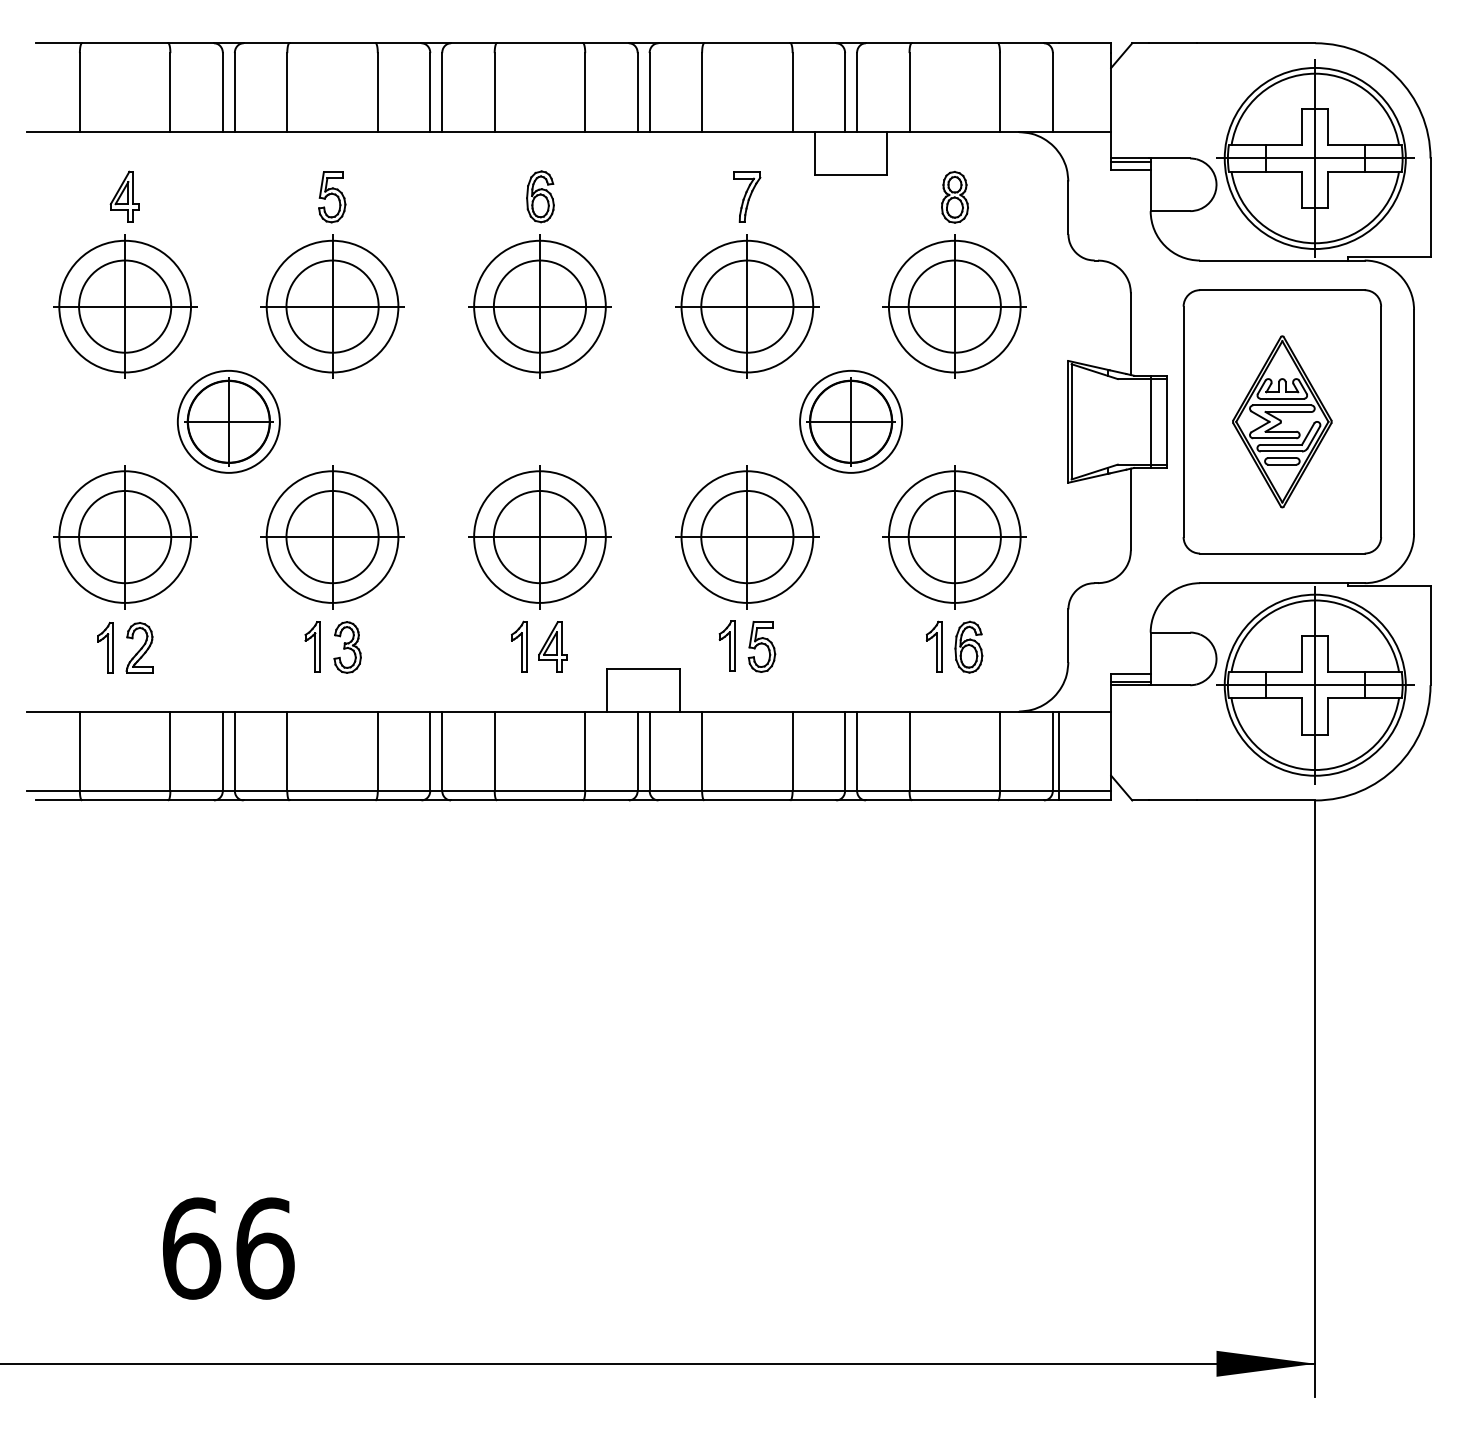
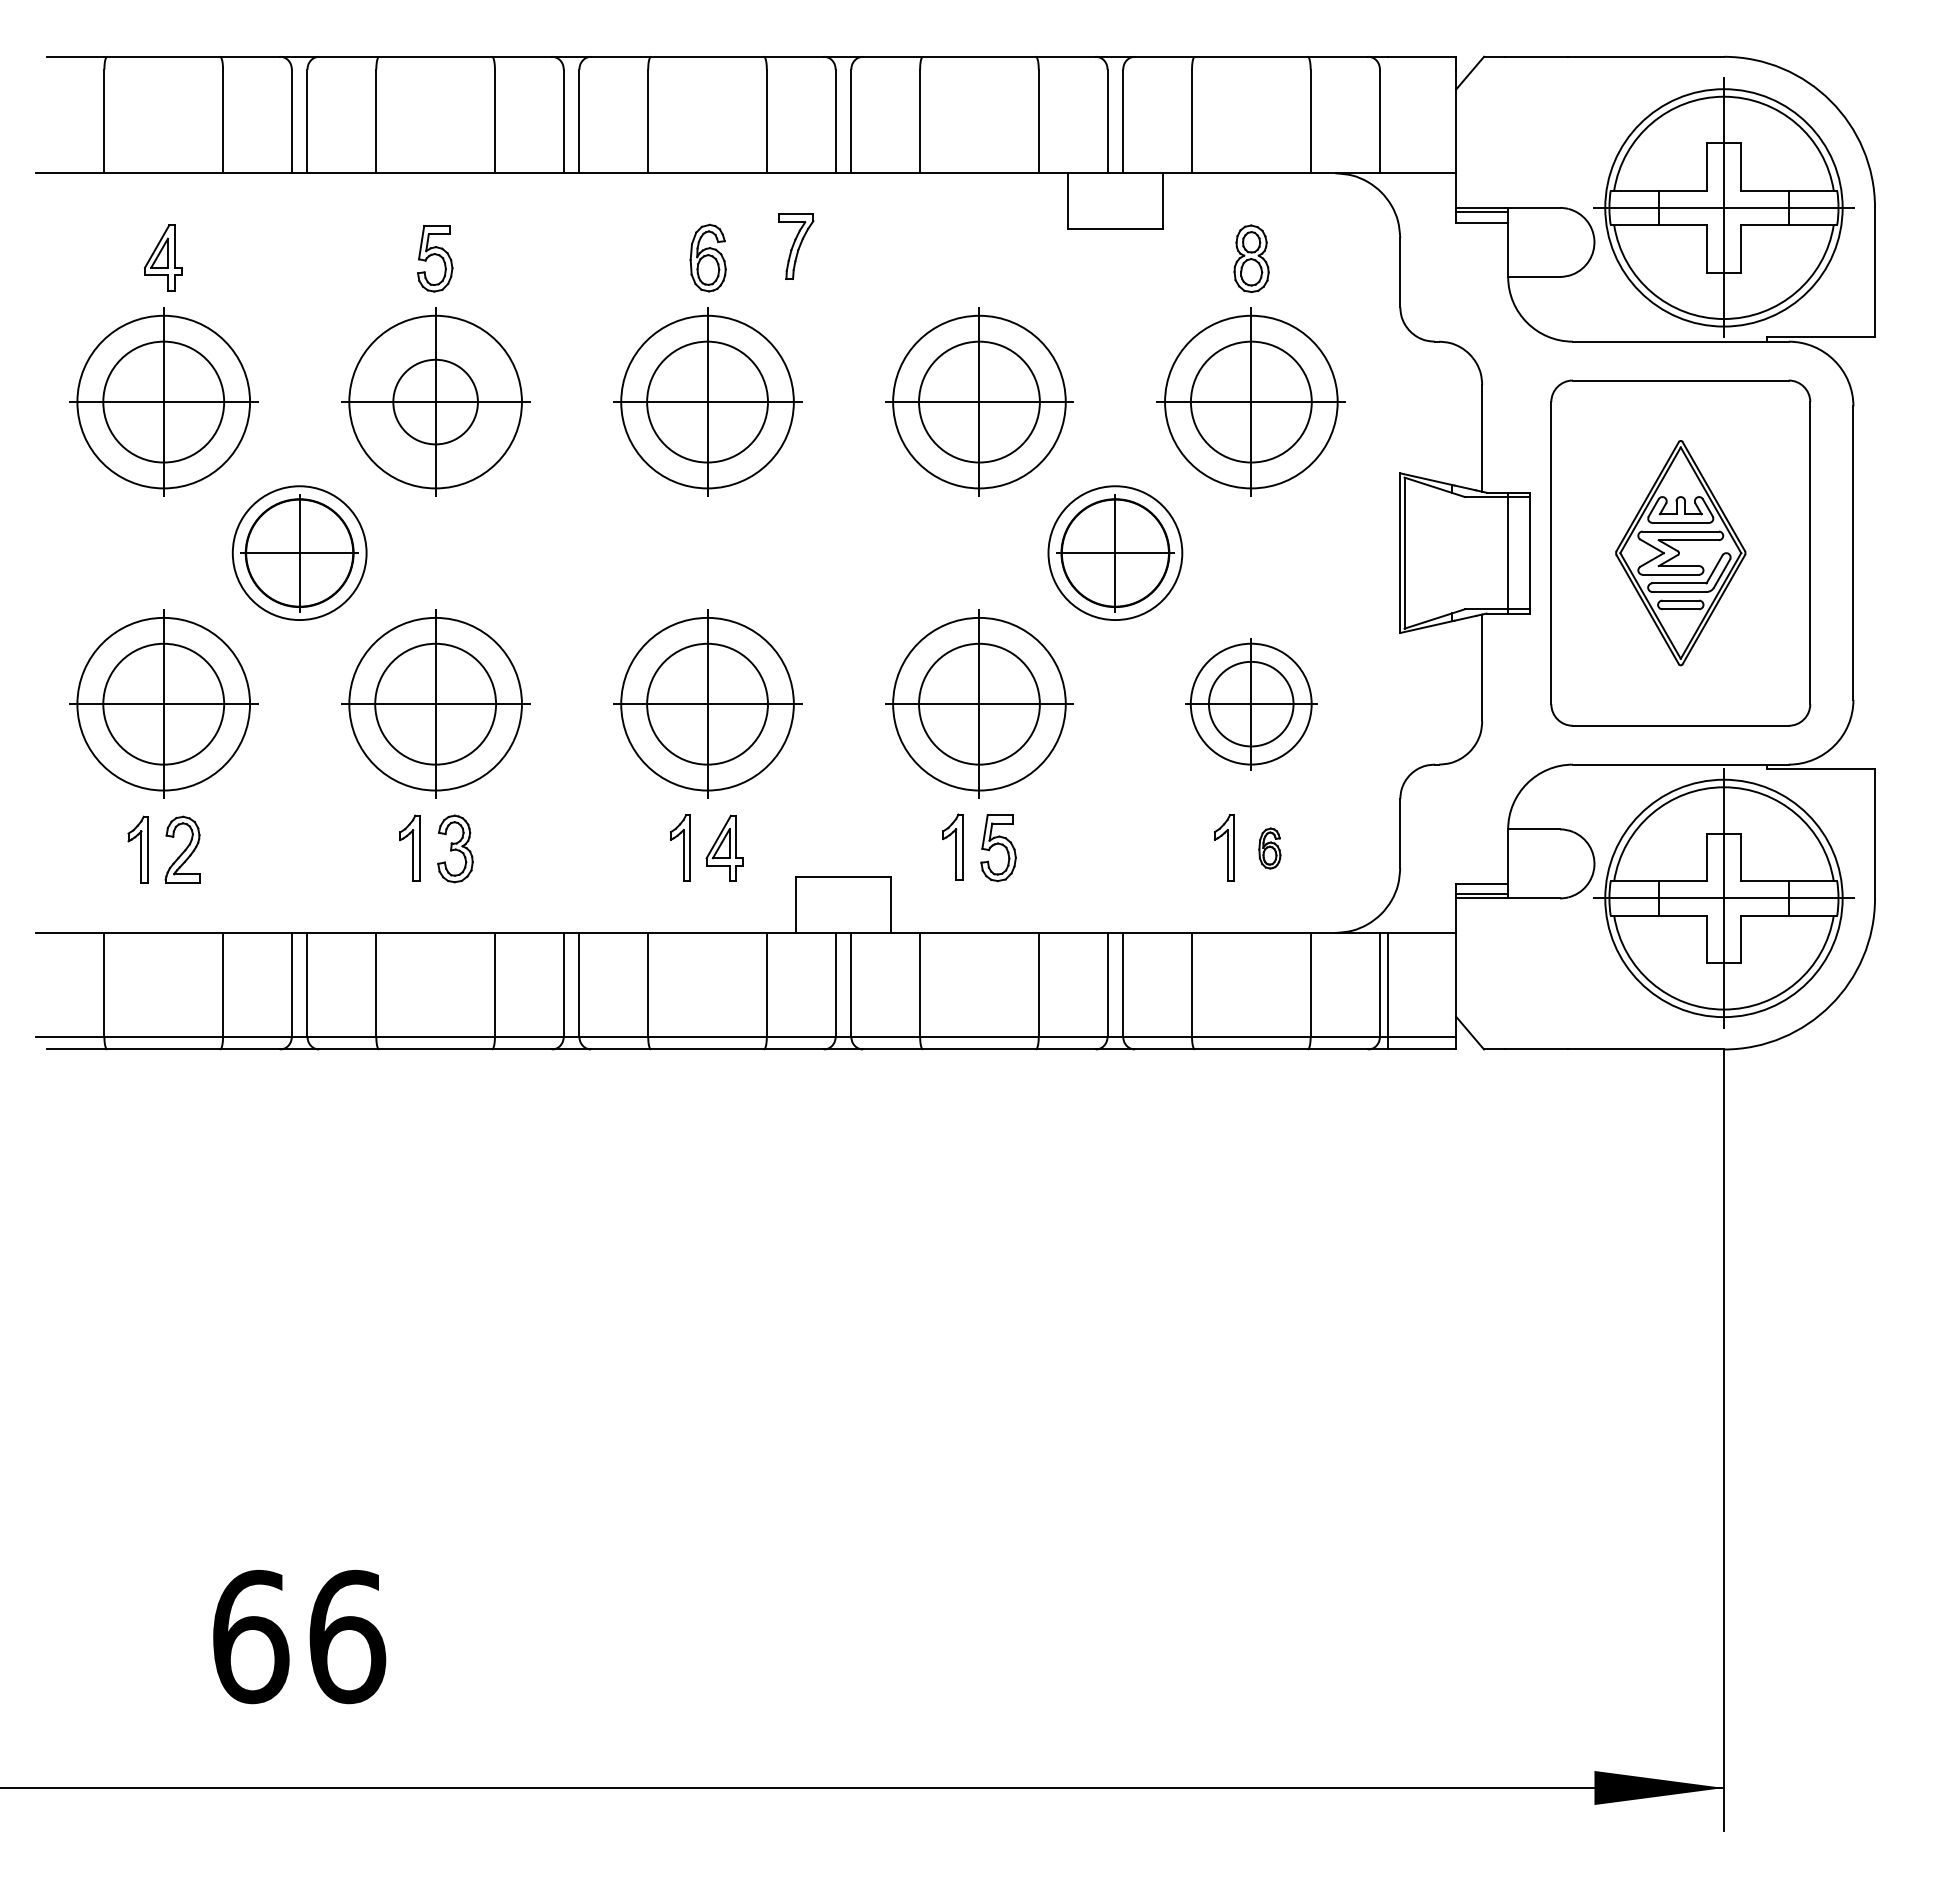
part: (747, 197) -> (796, 246), moved
circle: (332, 306) -> (435, 401), size x0.7
part: (954, 536) -> (1250, 703), size x0.7
part: (968, 647) -> (1269, 848), size x0.6

